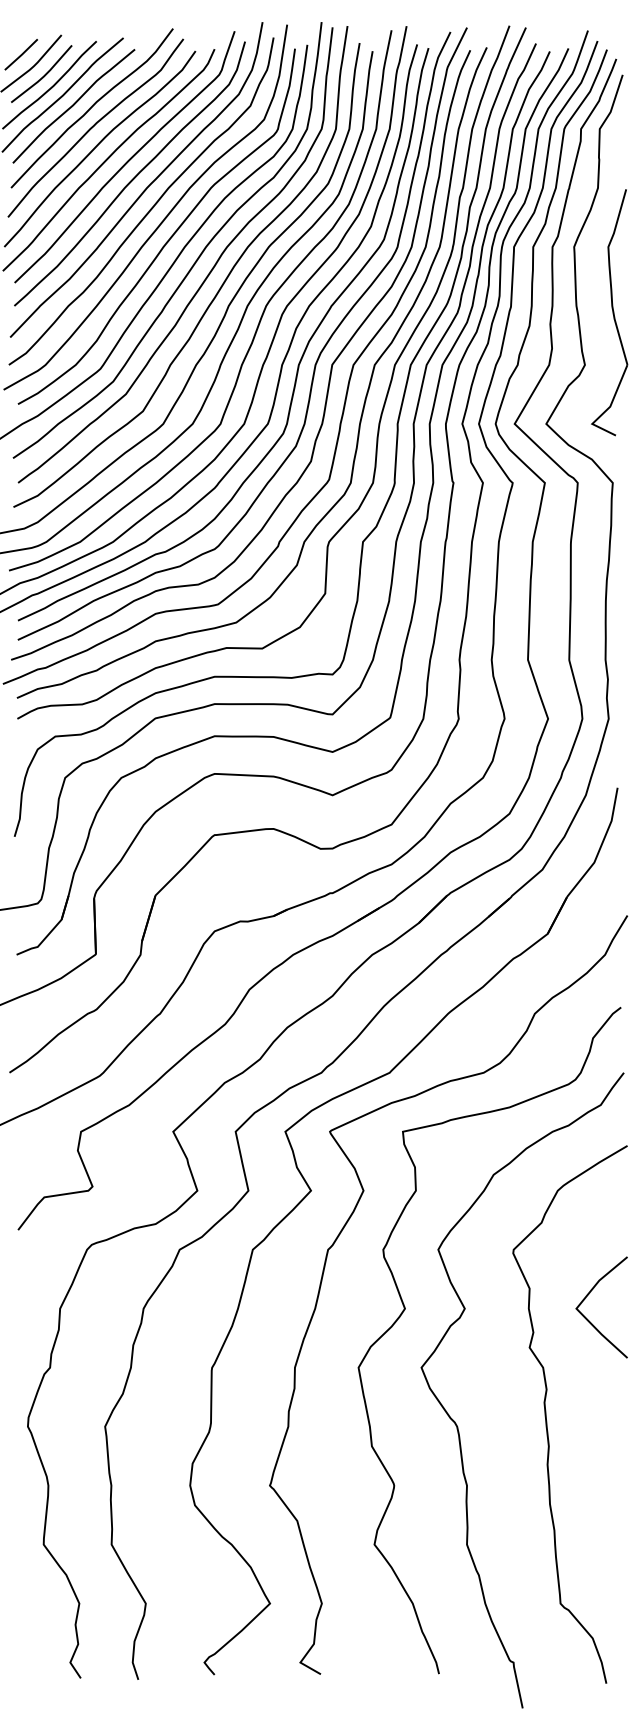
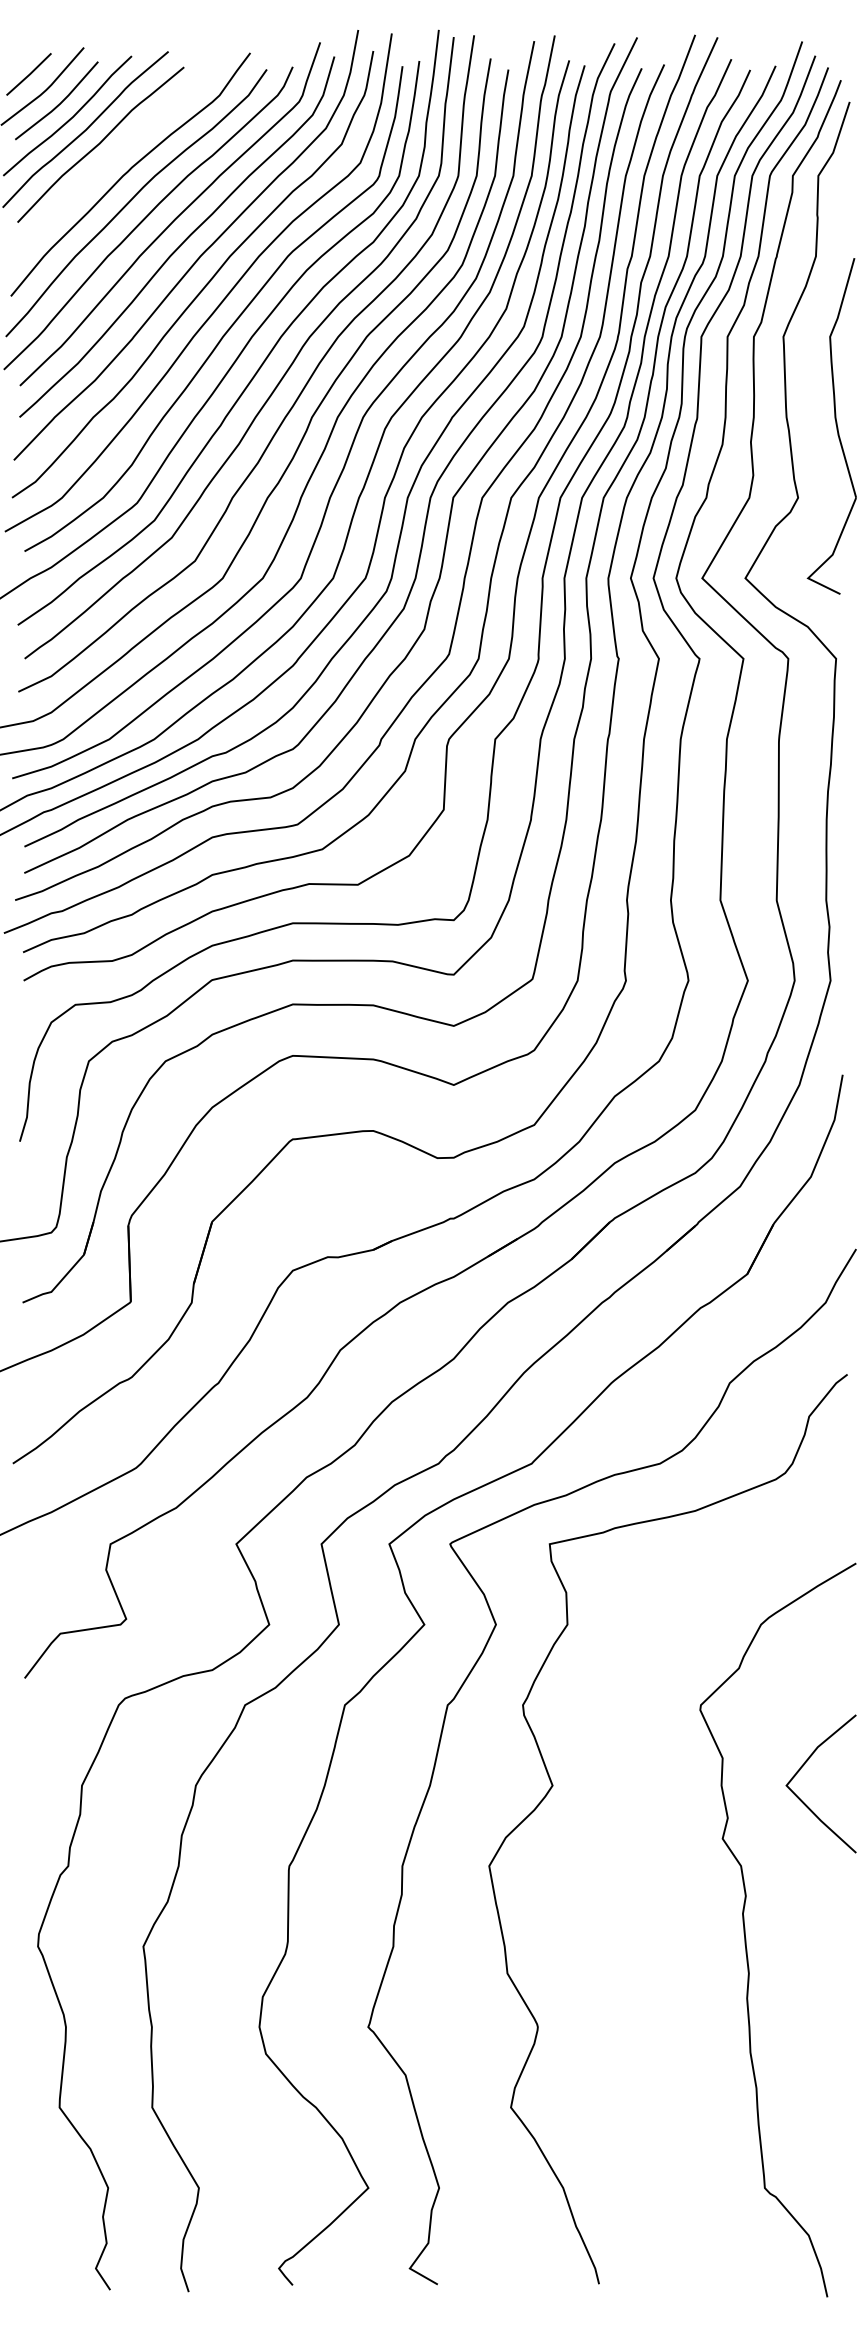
curve: (91, 108) -> (124, 147), removed
curve: (456, 1423) -> (622, 1942), removed

